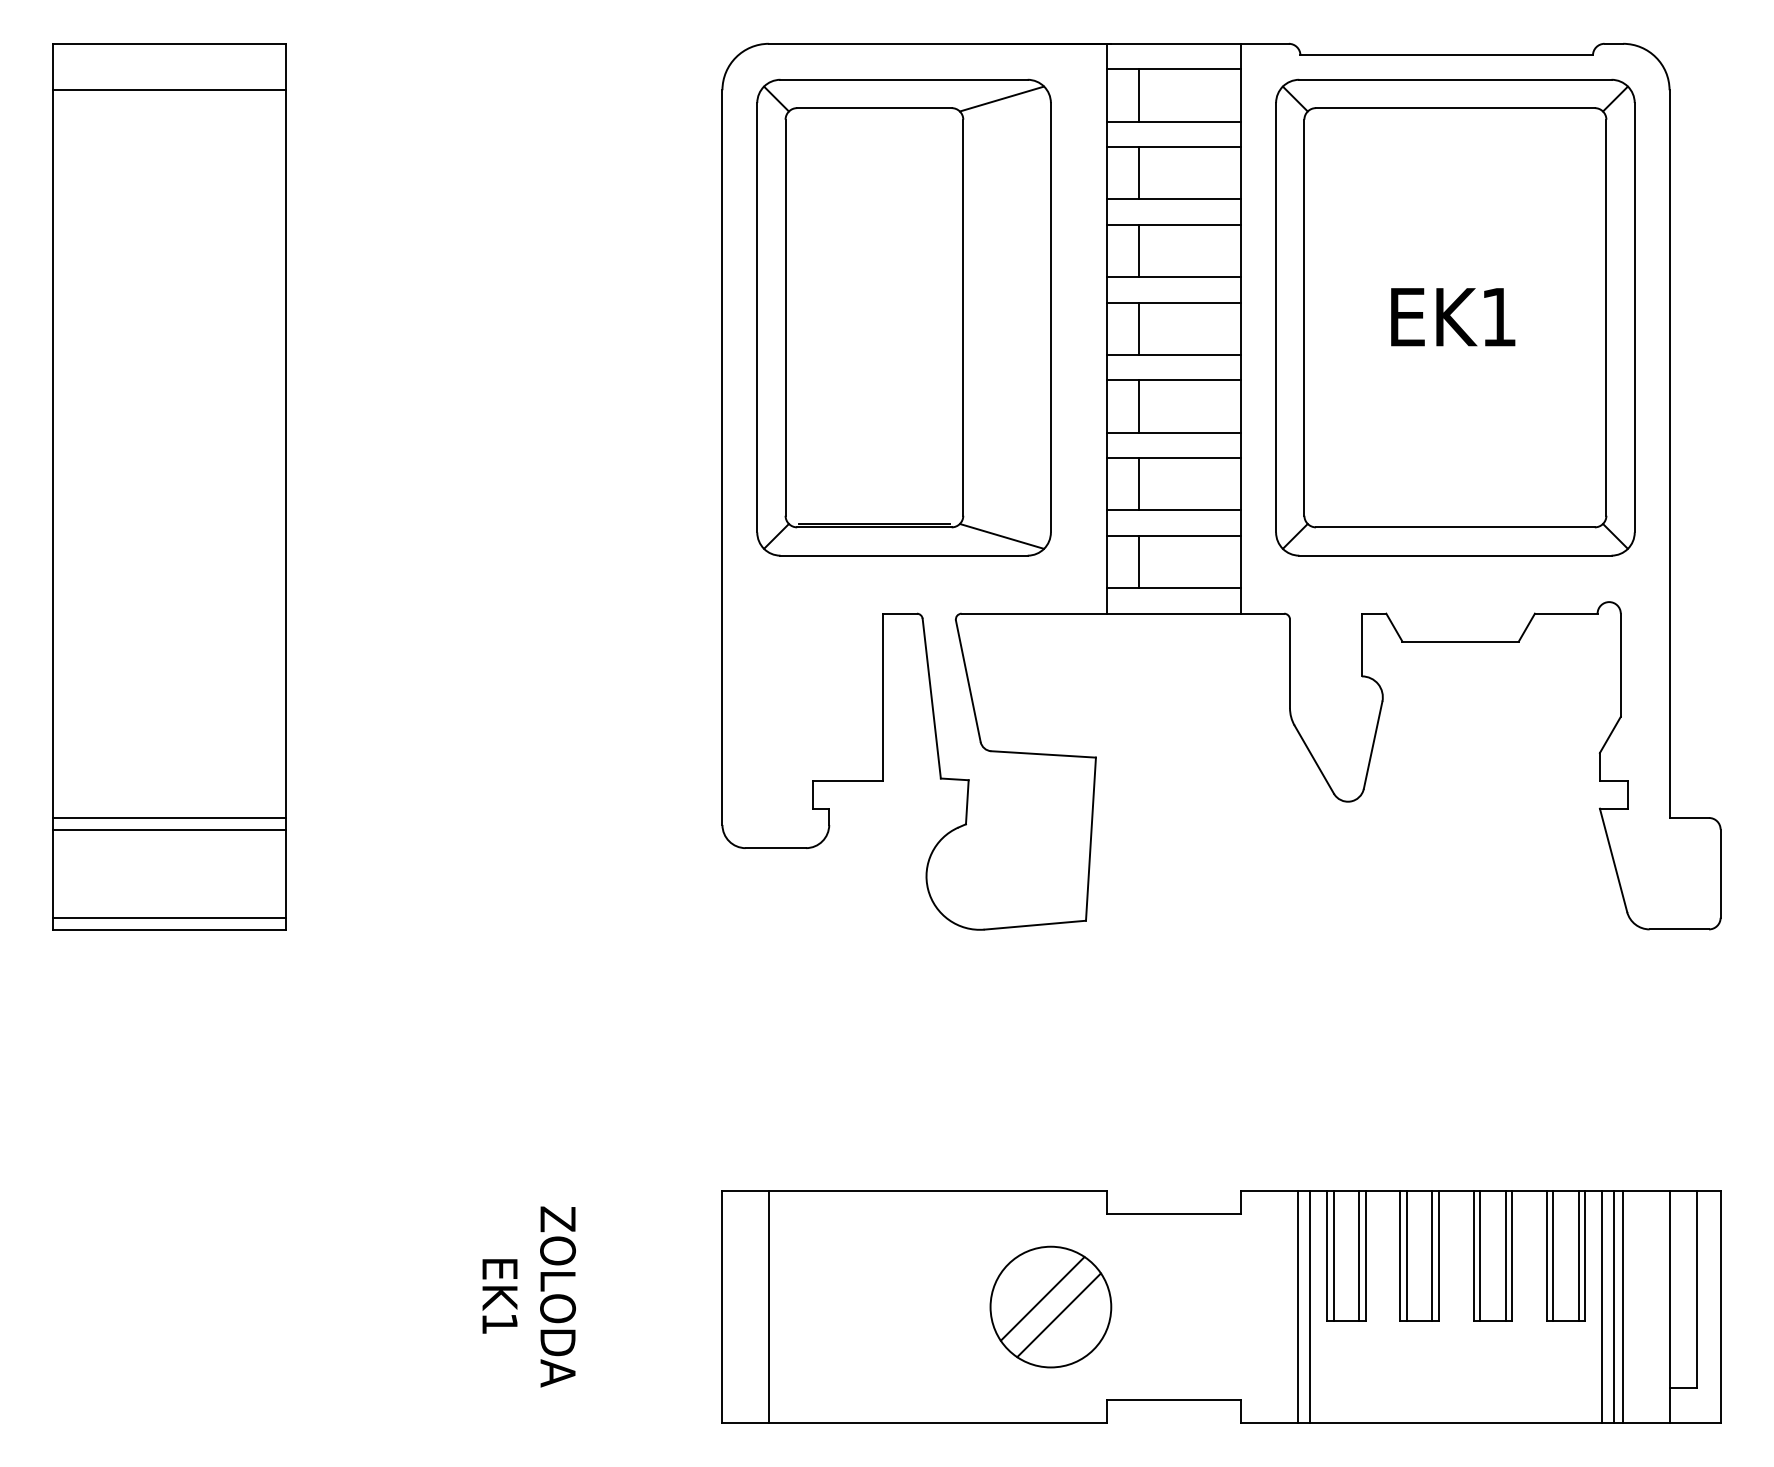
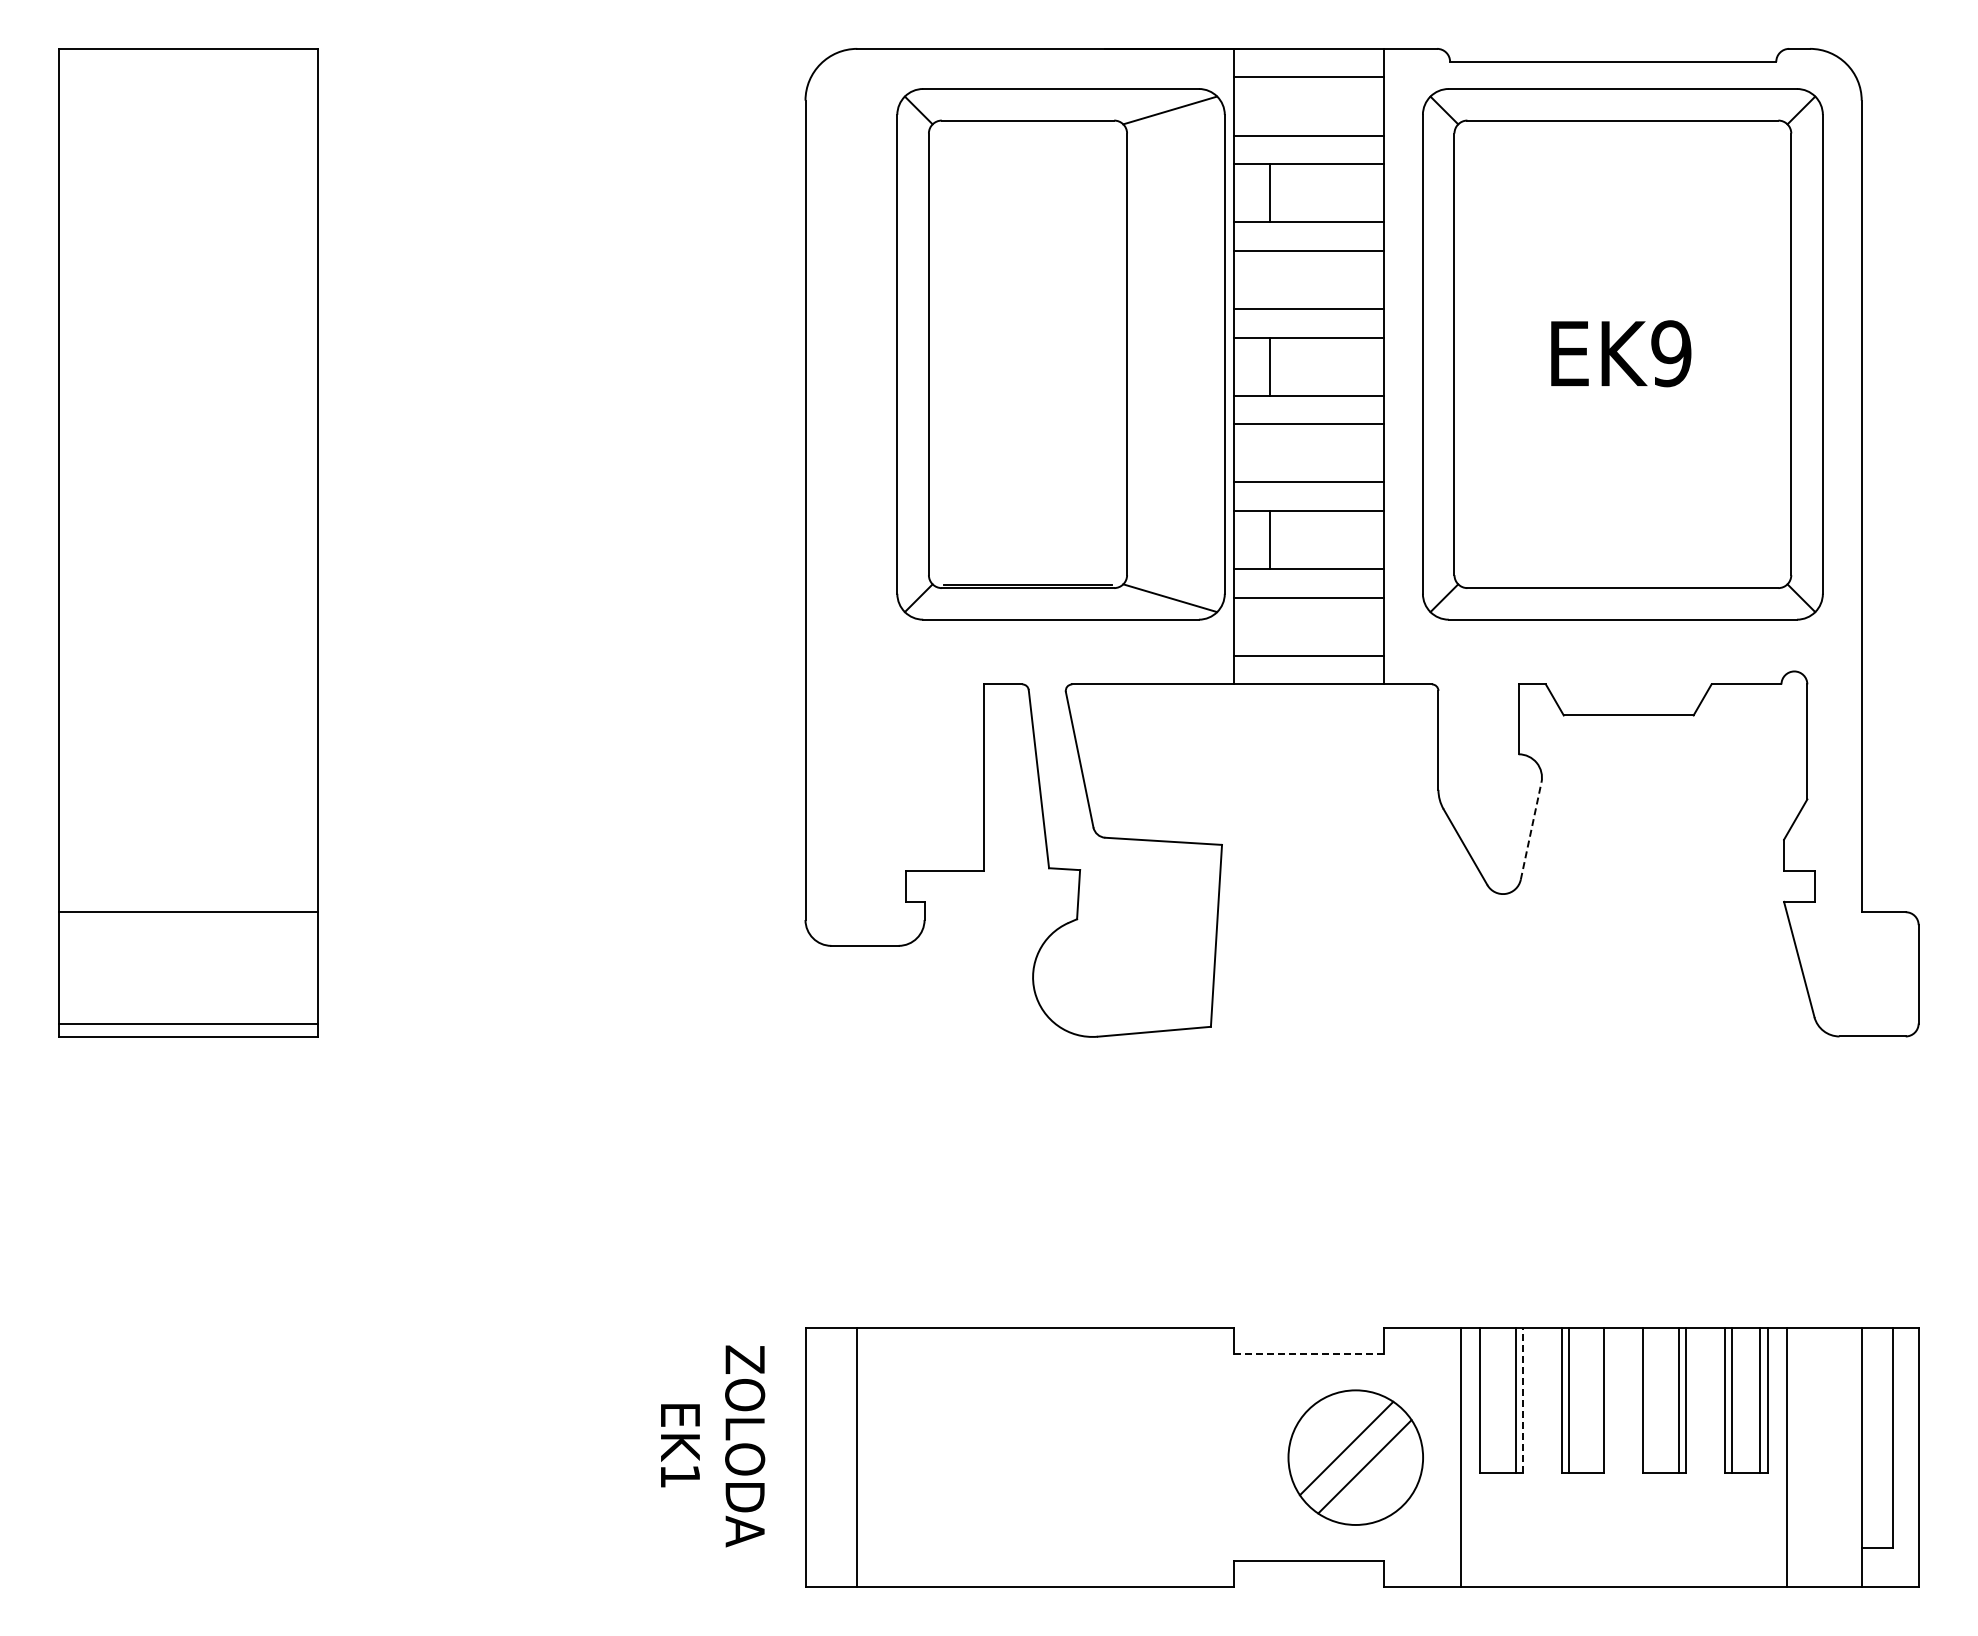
line: (169, 90) -> (188, 100), removed
line: (1139, 95) -> (1270, 106), removed
line: (1139, 250) -> (1270, 279), removed
text: (1498, 316) -> (1671, 353), EK1 -> EK9
part: (903, 317) -> (1060, 354), moved
line: (1139, 406) -> (1270, 453), removed
line: (1139, 561) -> (1270, 626), removed
line: (1373, 745) -> (1531, 831), solid -> dashed
line: (169, 829) -> (188, 925), removed
line: (1174, 1214) -> (1309, 1354), solid -> dashed
line: (1334, 1255) -> (1487, 1400), removed
line: (1365, 1255) -> (1522, 1400), solid -> dashed
line: (1432, 1255) -> (1597, 1400), removed
line: (1480, 1255) -> (1650, 1400), removed
text: (529, 1297) -> (713, 1446), moved
part: (1050, 1306) -> (1355, 1457), moved
line: (1298, 1306) -> (1447, 1457), removed
line: (1613, 1306) -> (1799, 1457), removed
line: (1622, 1306) -> (1809, 1457), removed

